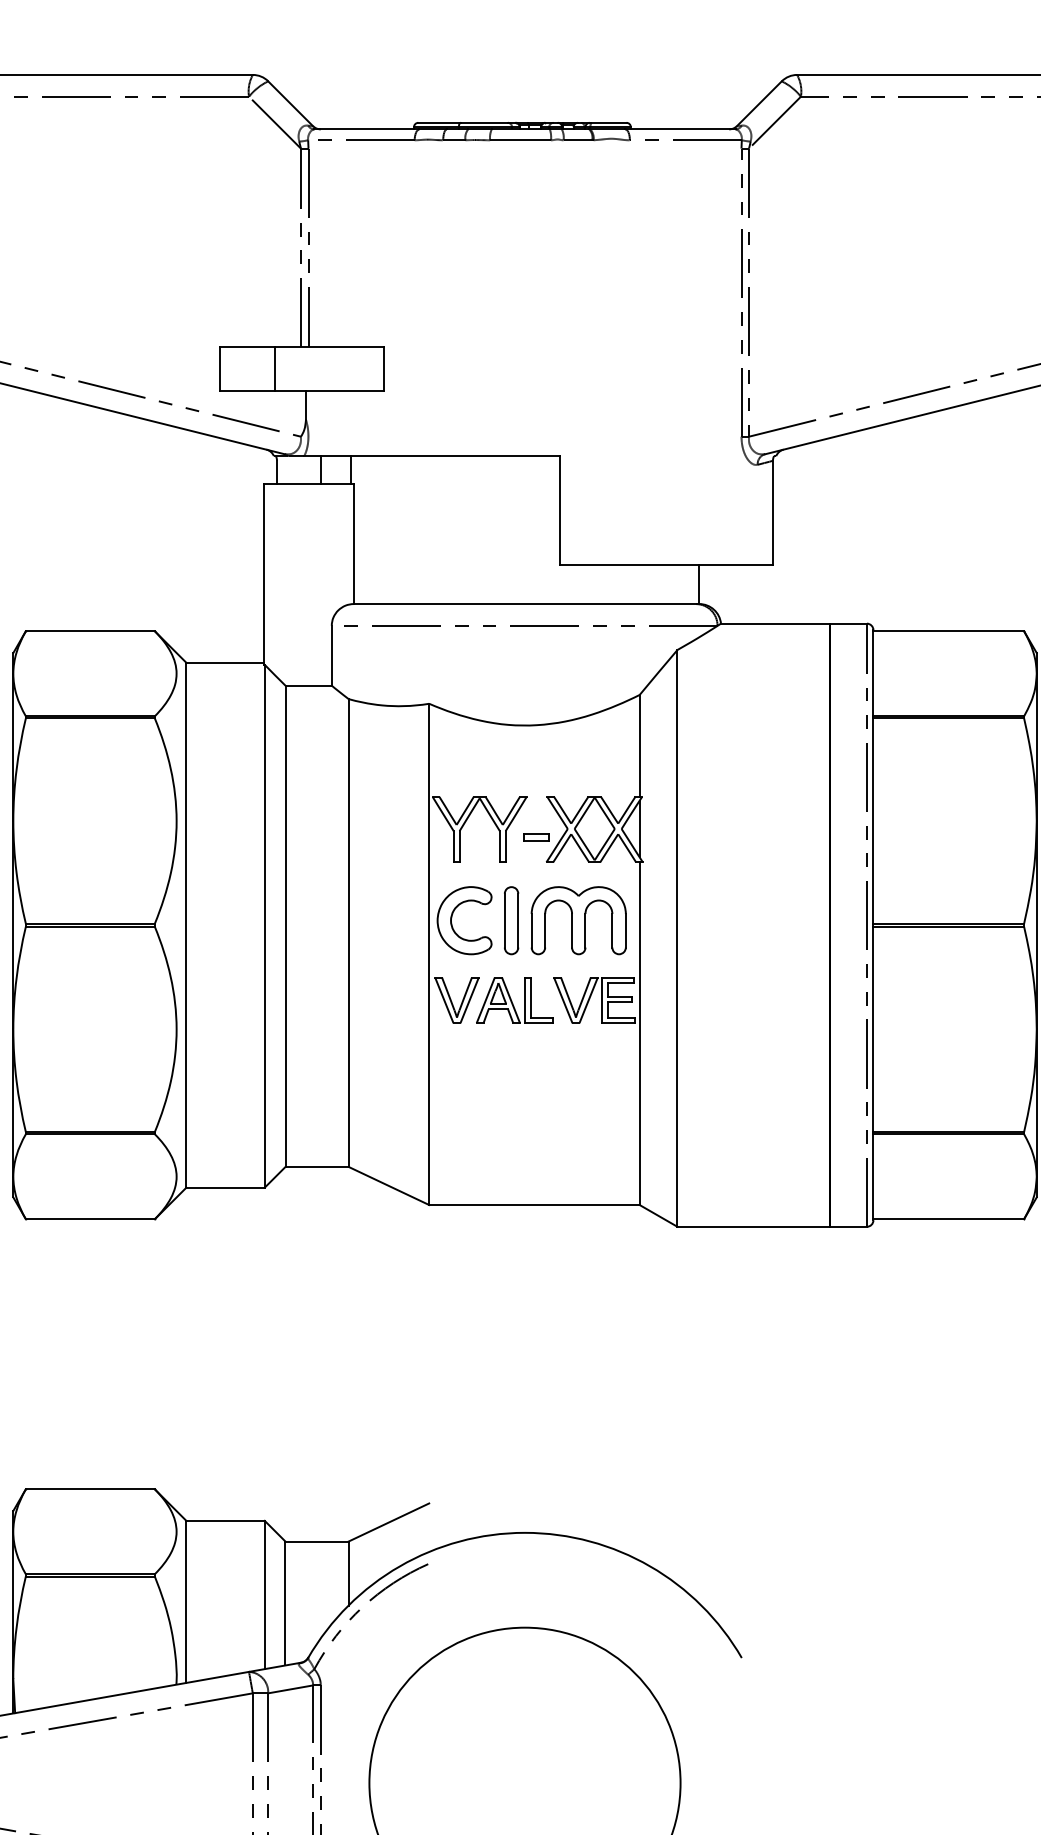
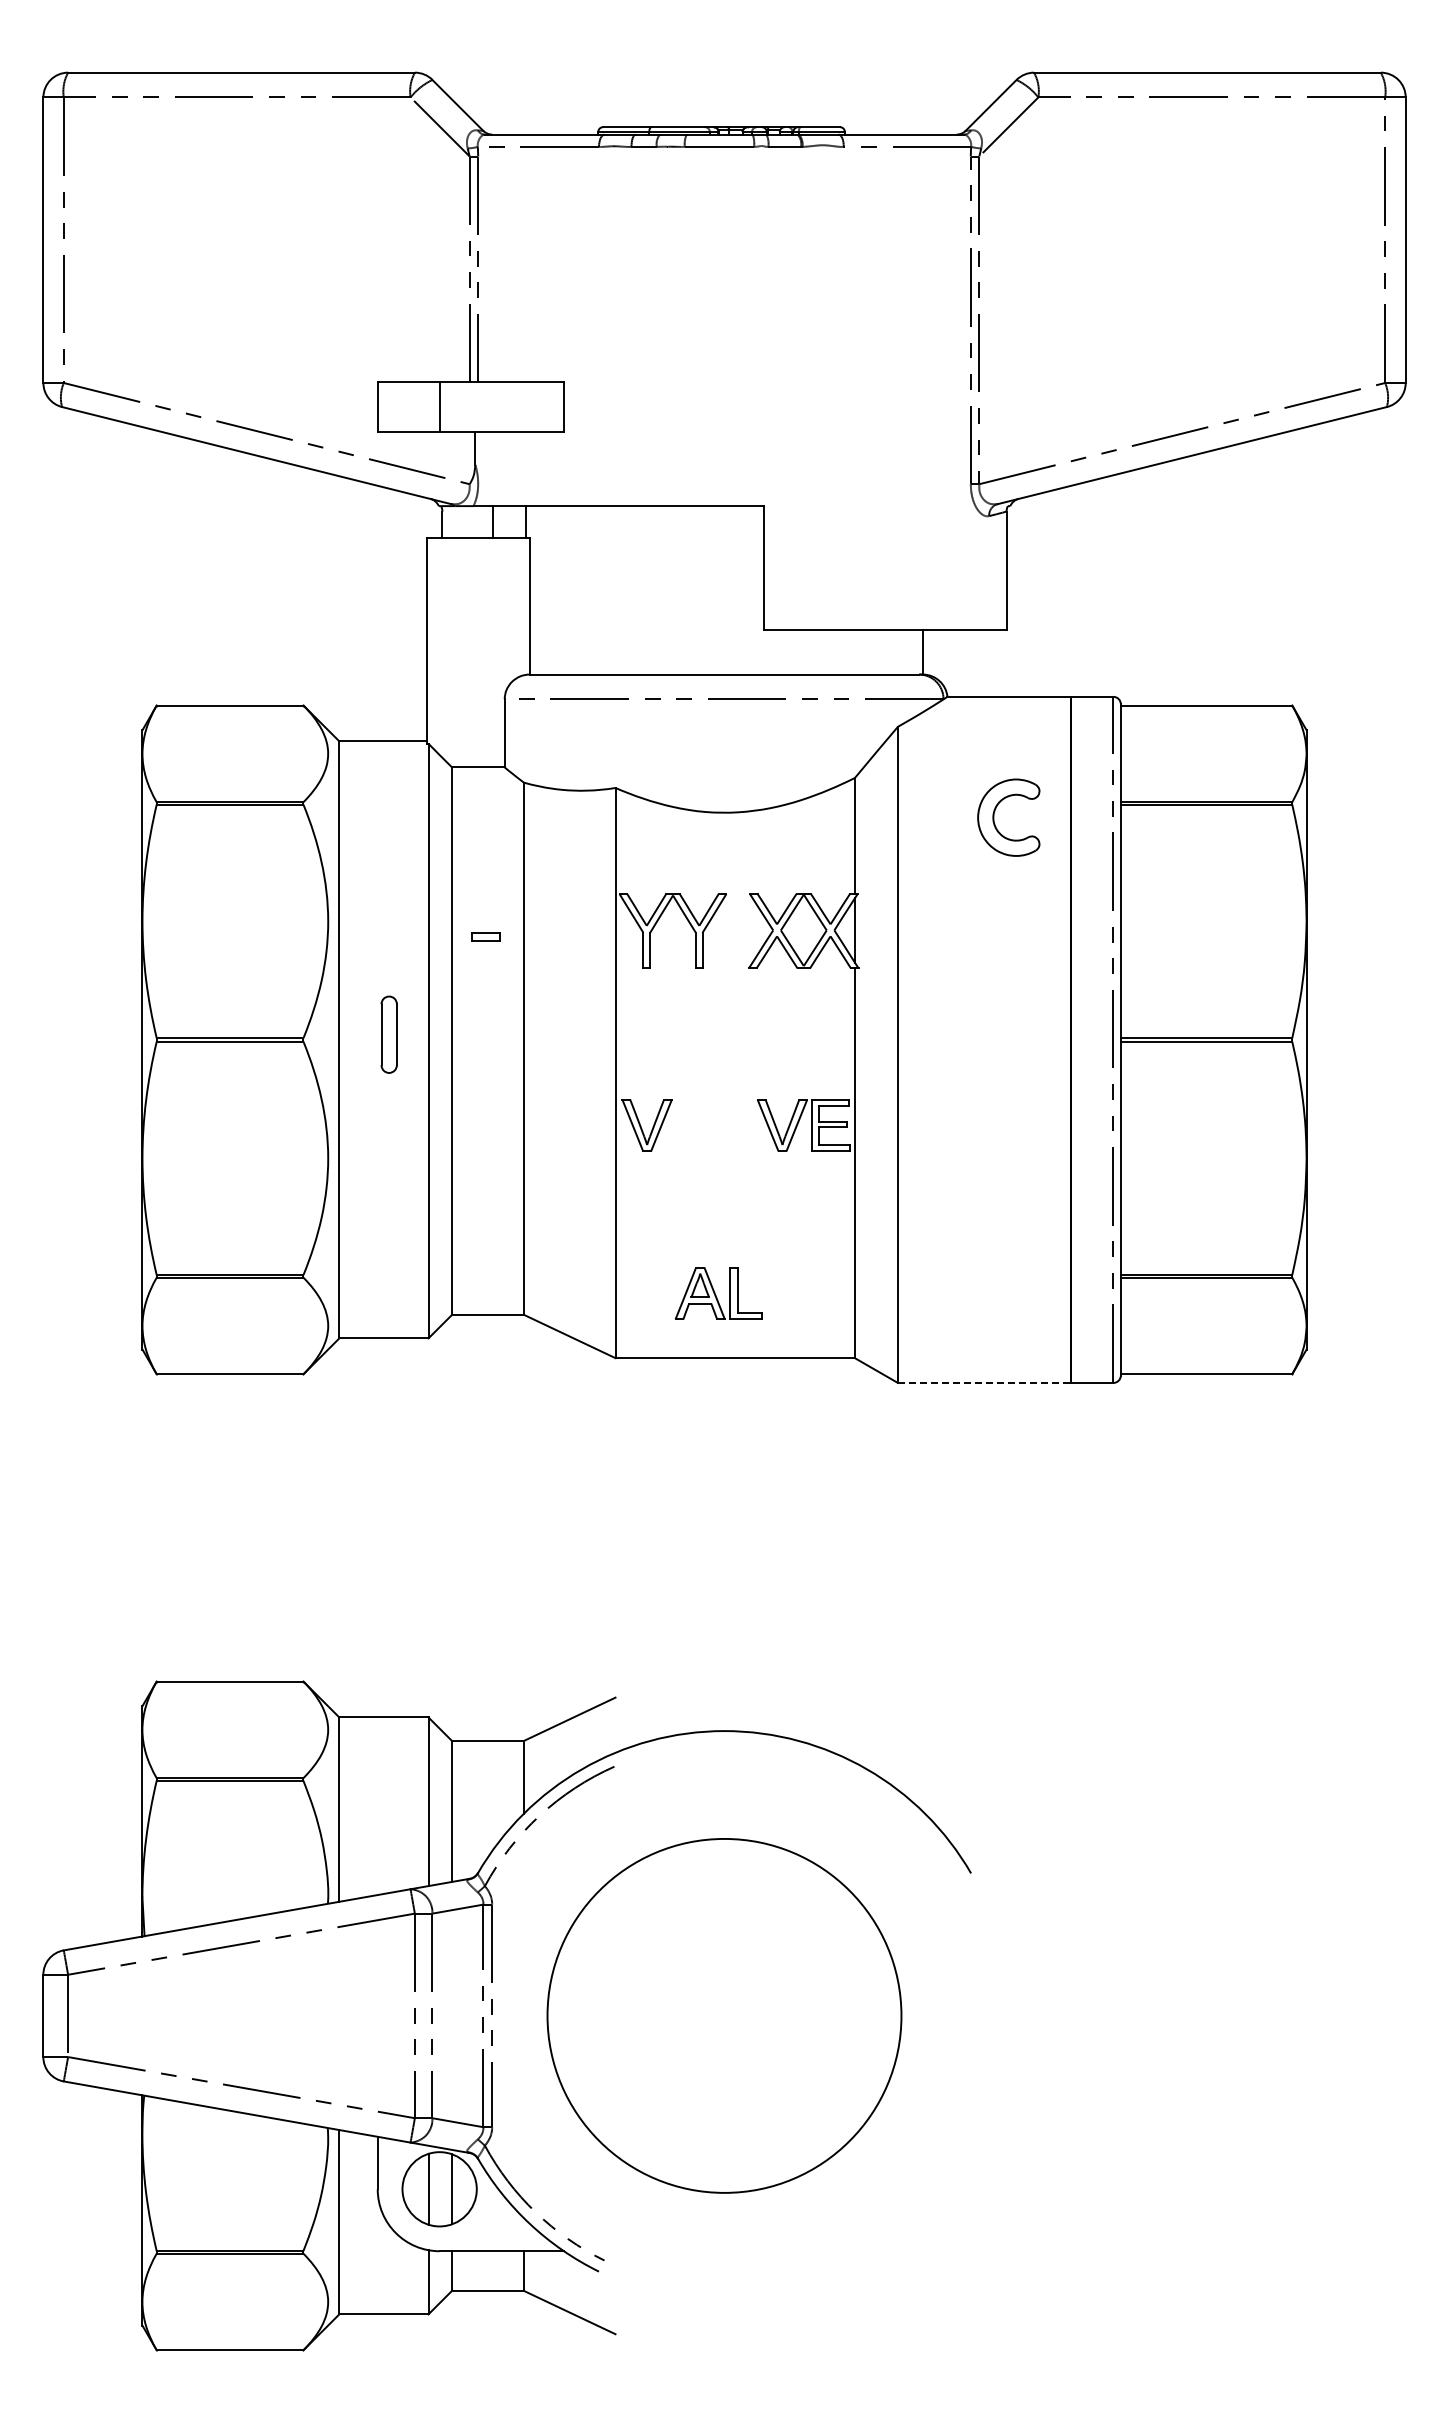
part: (536, 836) -> (485, 936), moved
part: (452, 920) -> (994, 817), moved
part: (510, 920) -> (388, 1034), moved
part: (578, 920) -> (785, 1034), removed
part: (514, 1000) -> (718, 1293), moved
line: (753, 1226) -> (984, 1382), solid -> dashed

